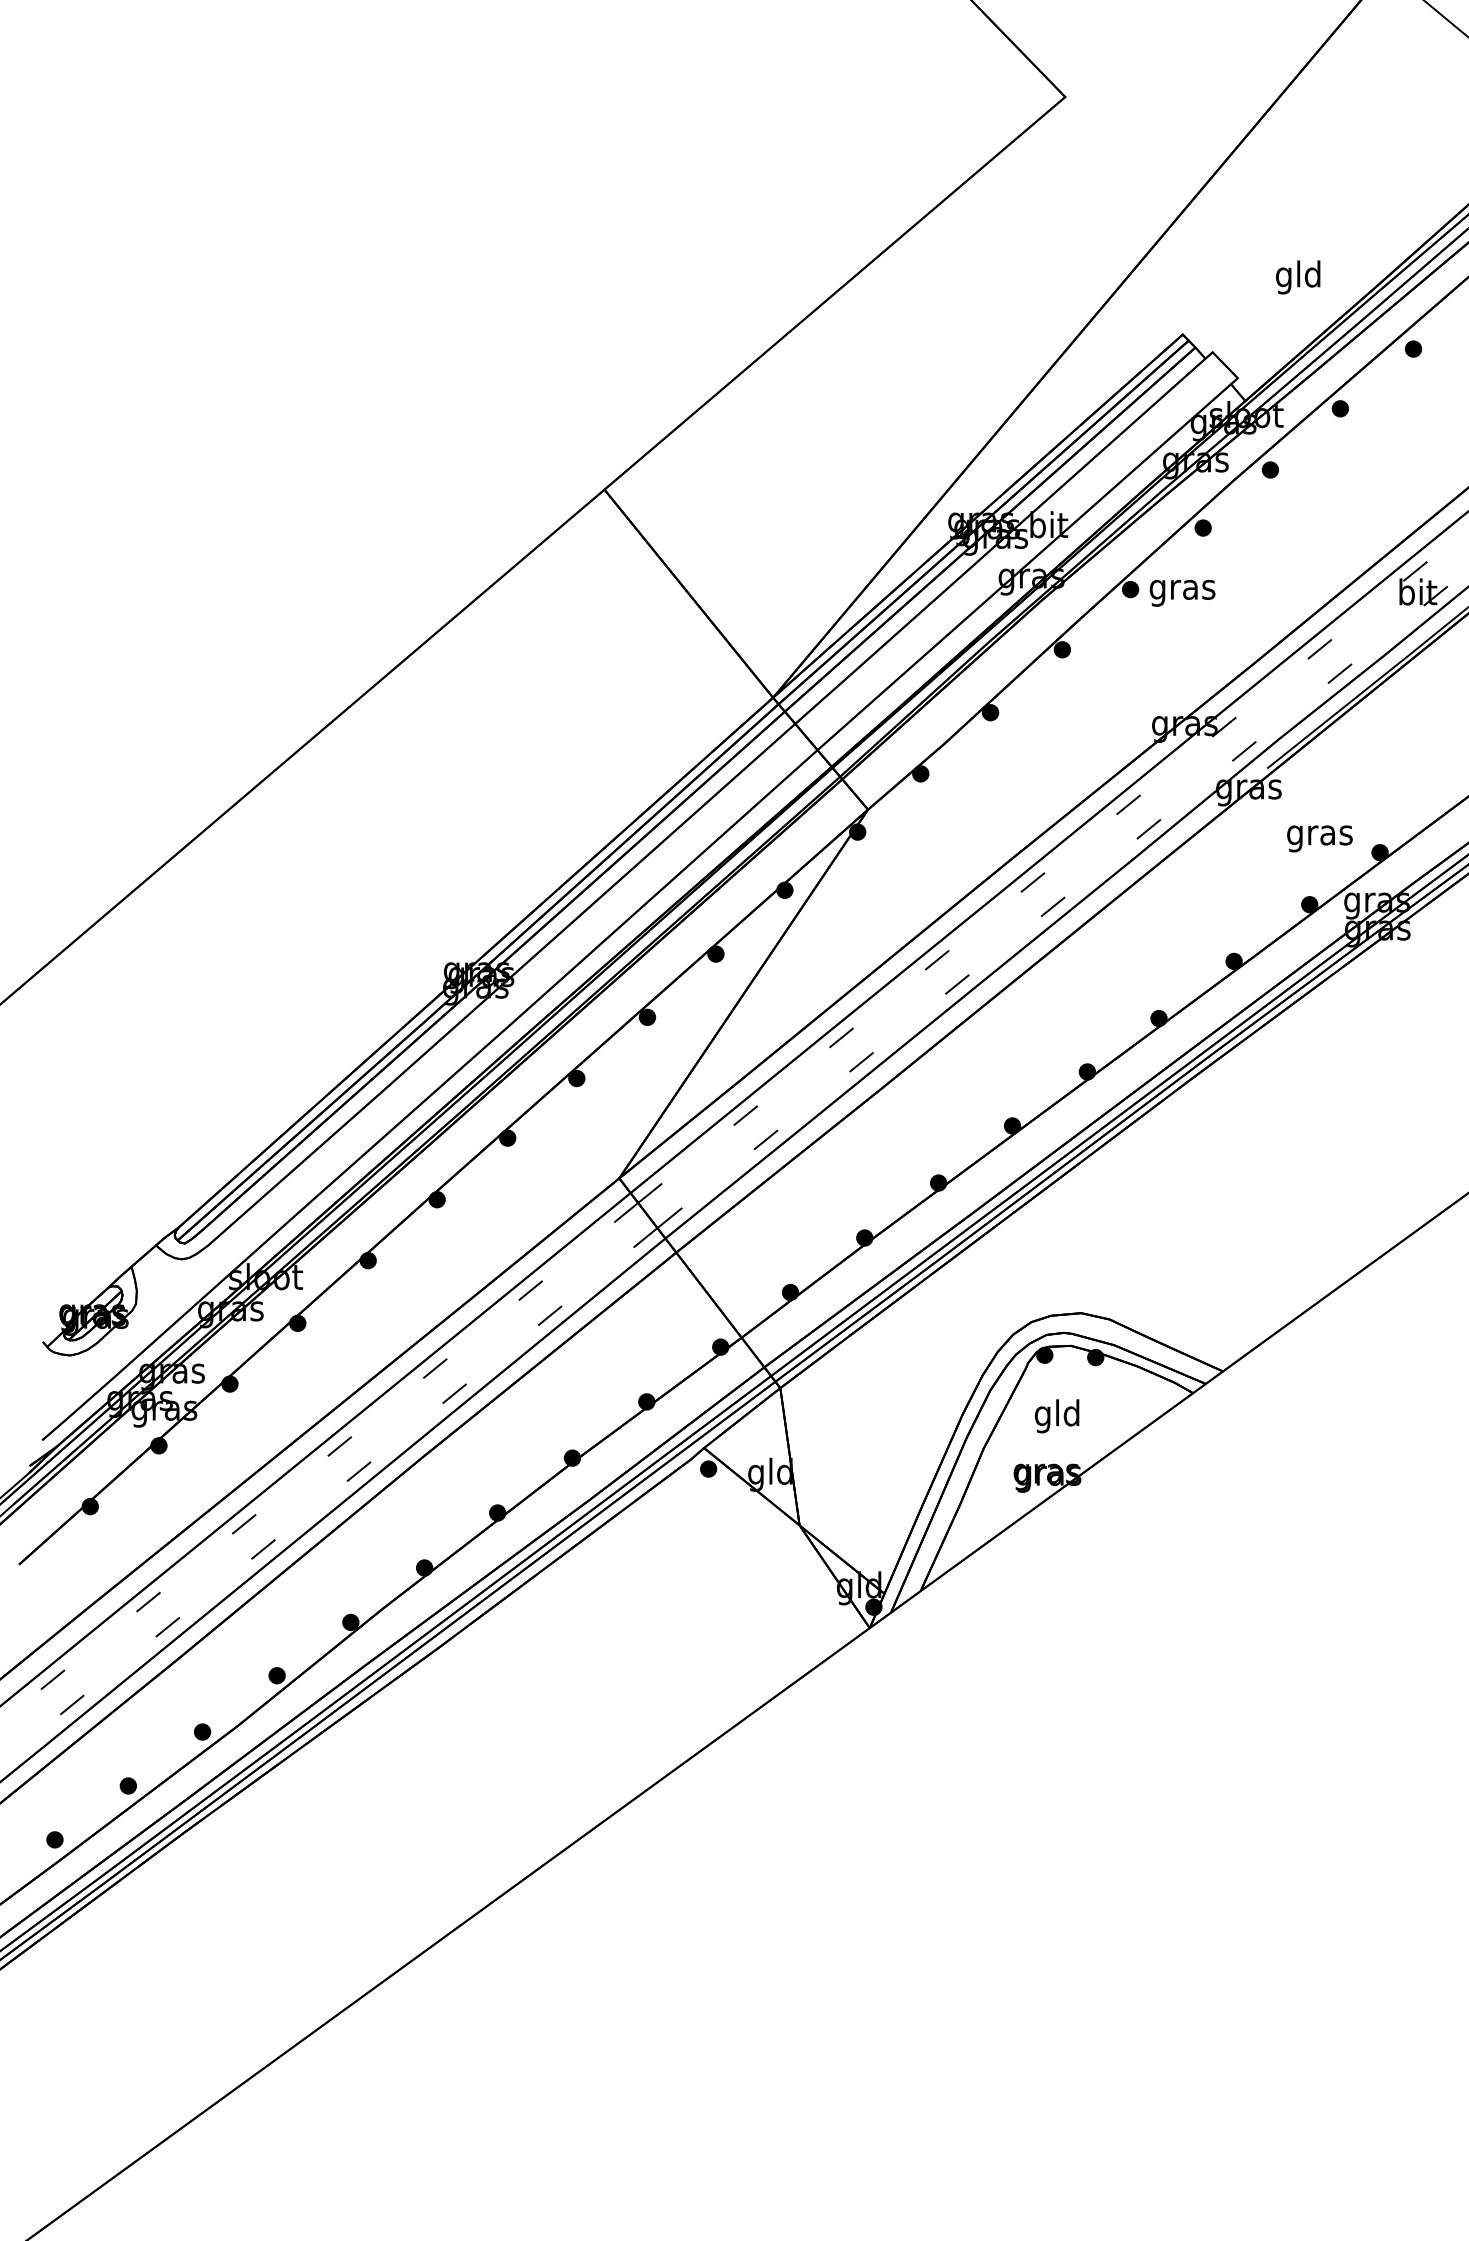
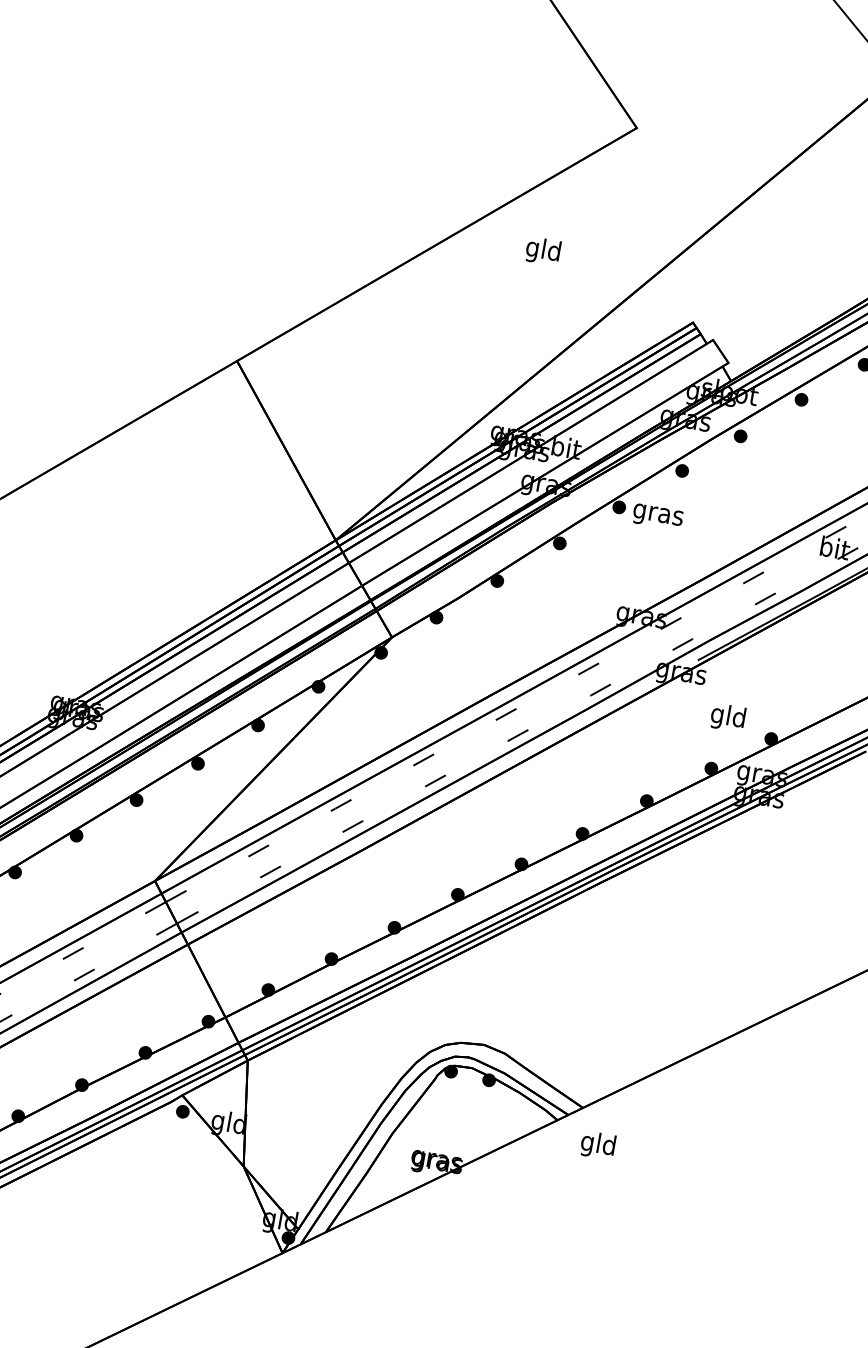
text: (1298, 277) -> (543, 251), moved
text: (1319, 835) -> (728, 717), gras -> gld
text: (1056, 1416) -> (597, 1145), moved

